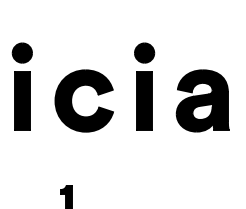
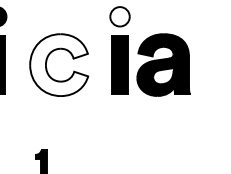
fill: (144, 52) -> (119, 16), removed
fill: (83, 100) -> (58, 64), removed
part: (202, 100) -> (163, 64), moved

